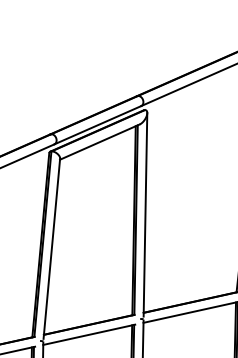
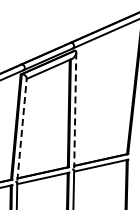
line: (145, 215) -> (75, 110), solid -> dashed
line: (52, 248) -> (22, 129), solid -> dashed

